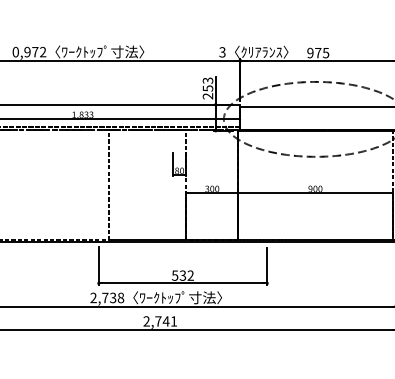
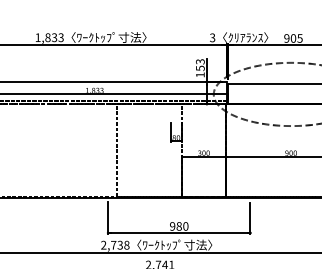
text: (29, 51) -> (49, 37), 0,972 -> 1,833
text: (318, 52) -> (293, 37), 975 -> 905
text: (207, 96) -> (199, 75), 253 -> 153
text: (182, 275) -> (178, 226), 532 -> 980

